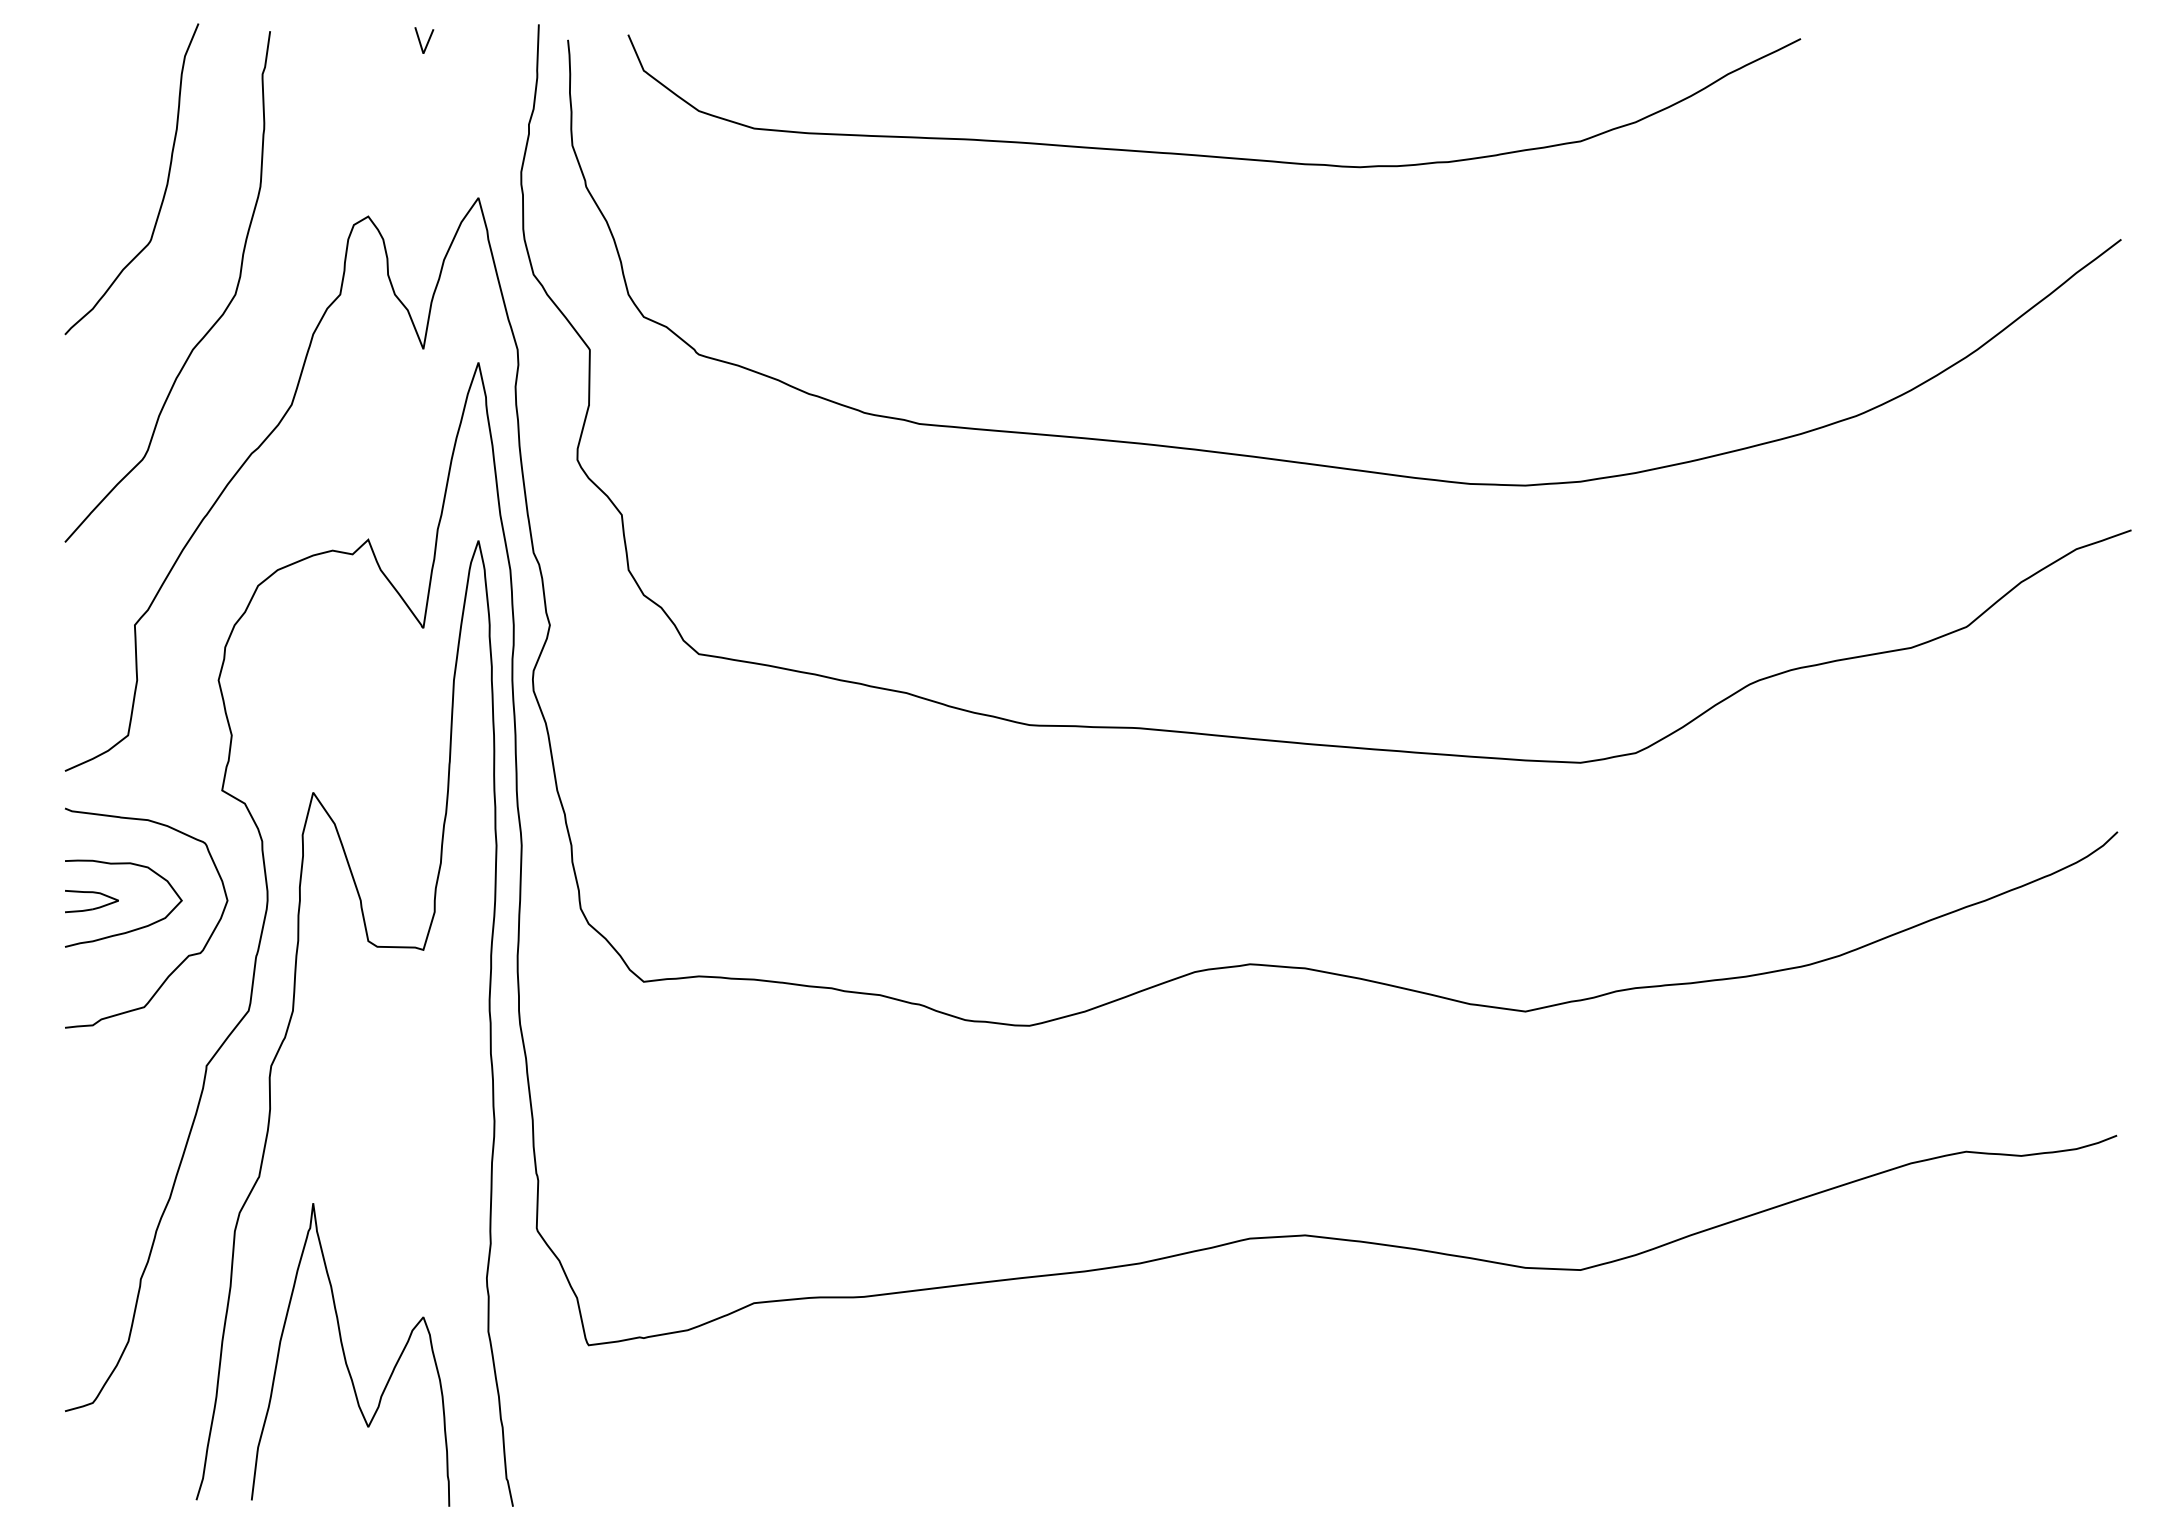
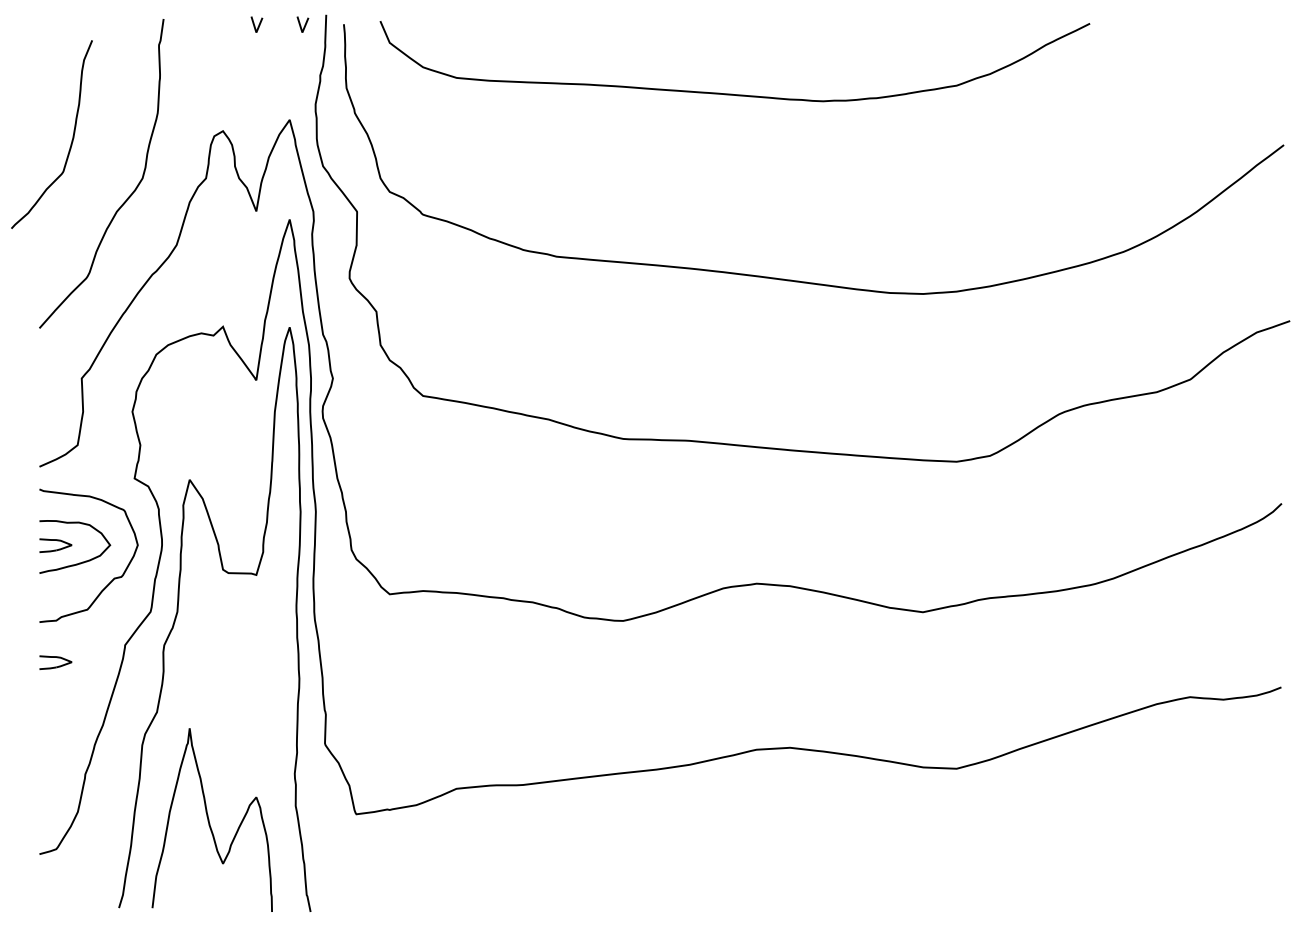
line: (497, 41) -> (301, 25), added
curve: (164, 189) -> (71, 140), moved
part: (91, 1094) -> (55, 662), added

